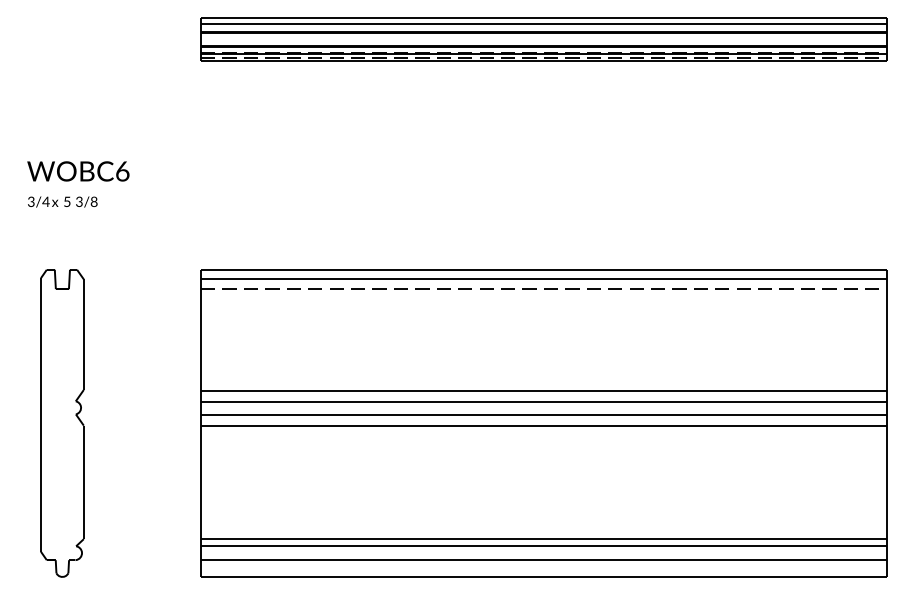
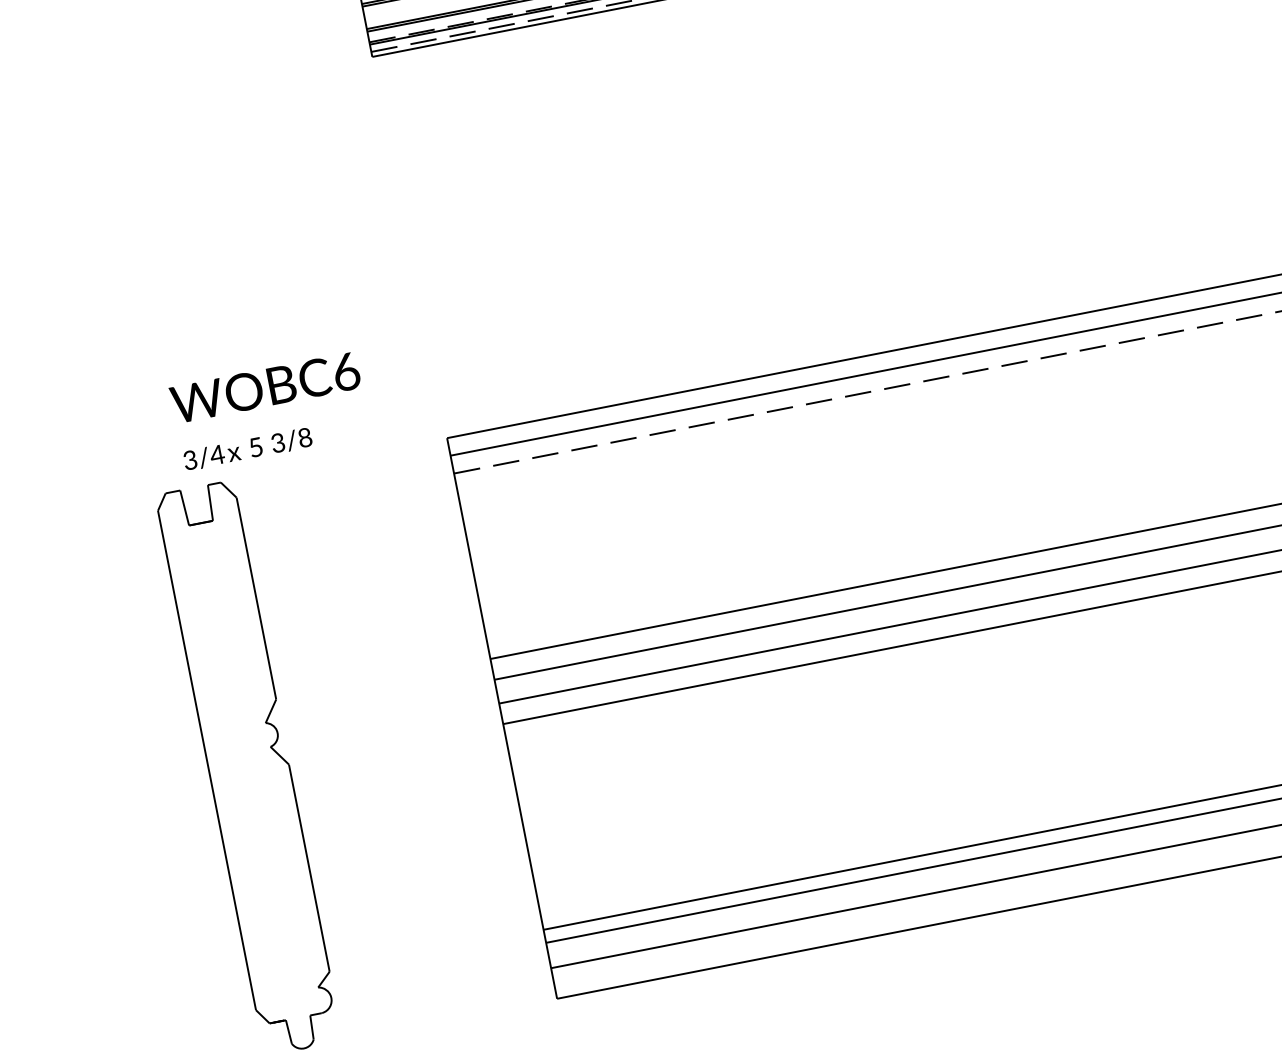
text: (78, 184) -> (270, 411), moved

